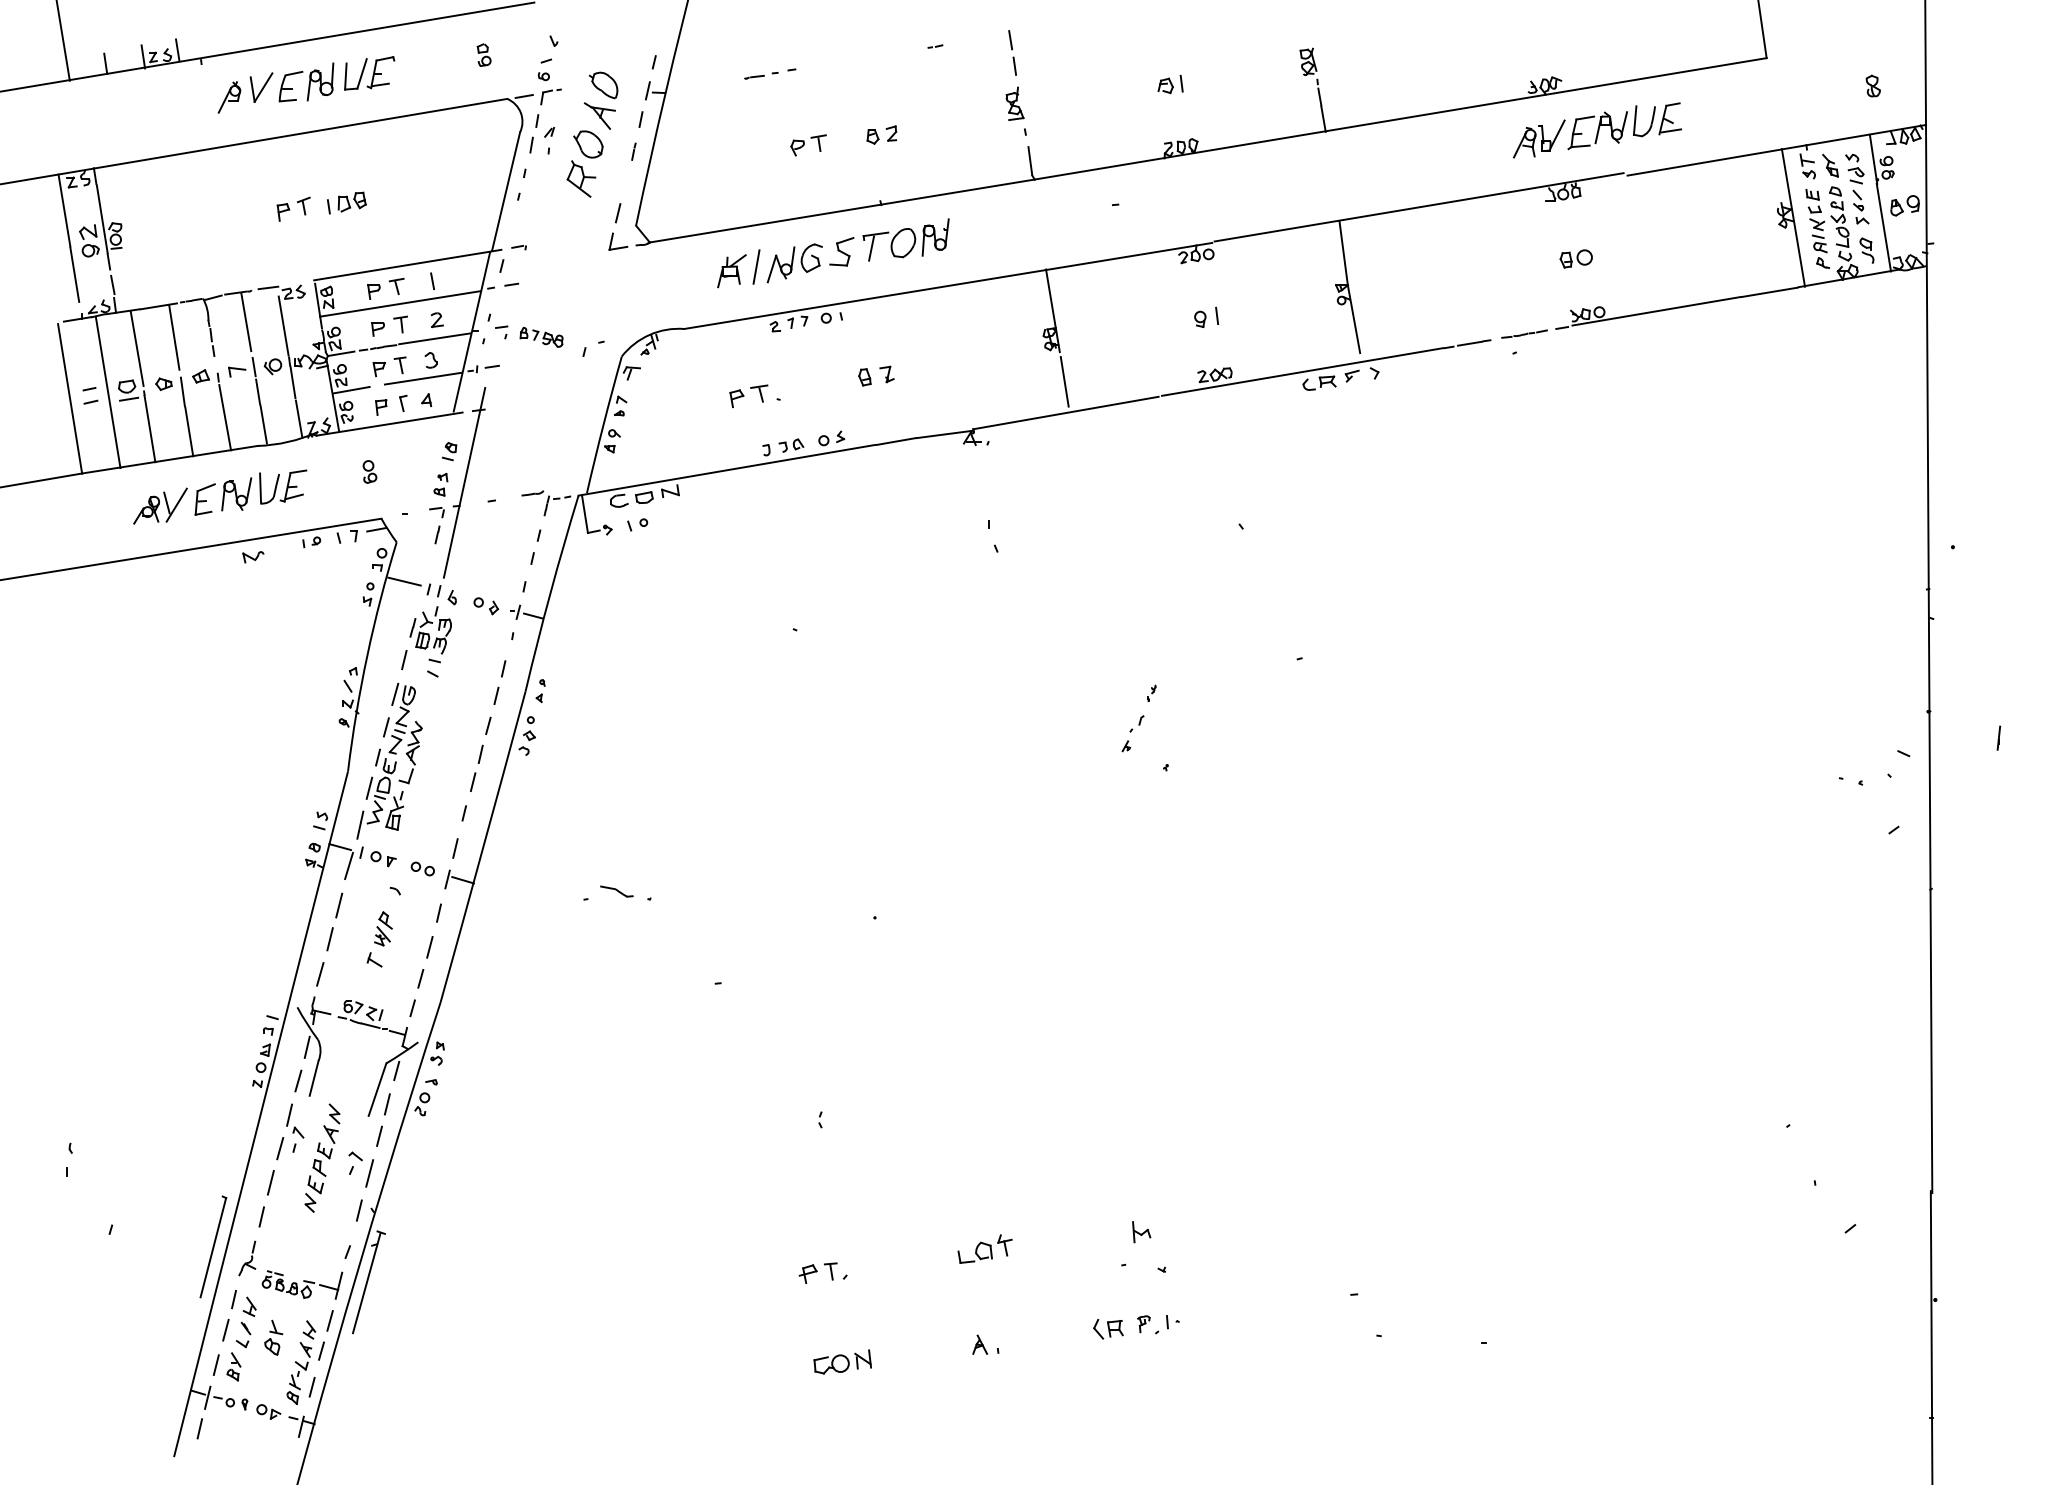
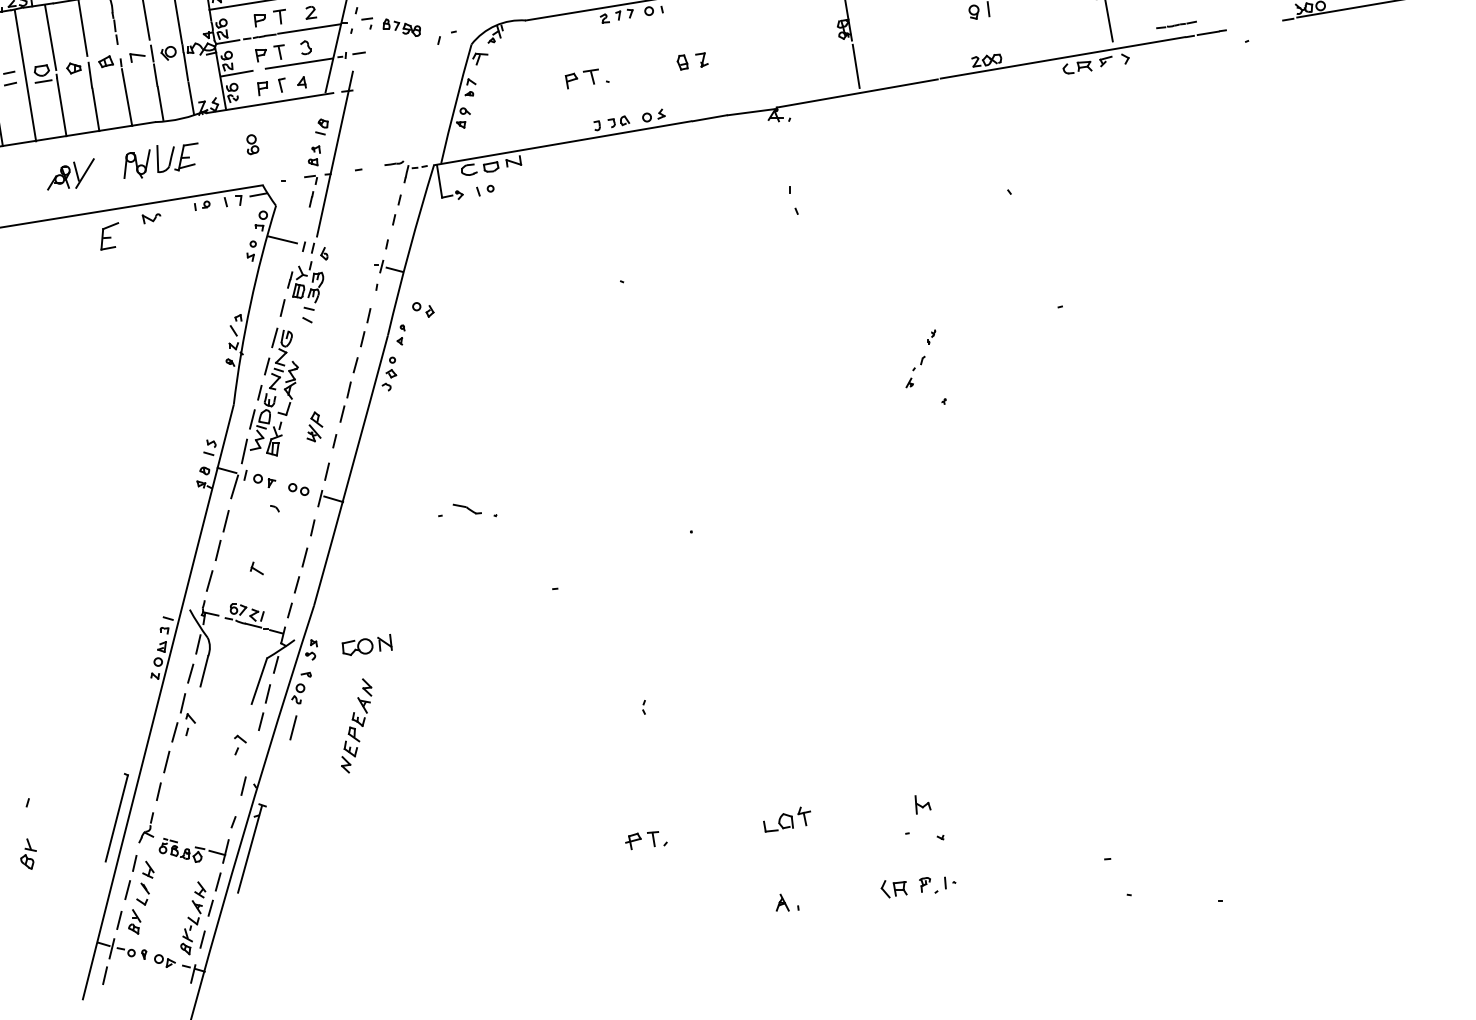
line: (1524, 333) -> (1176, 24), moved
part: (204, 499) -> (109, 236), moved
part: (486, 606) -> (423, 310), moved
part: (383, 928) -> (314, 426), moved
part: (322, 1157) -> (356, 725), moved
line: (369, 1173) -> (293, 727), moved
part: (273, 1337) -> (28, 853), moved
part: (842, 1361) -> (367, 644), moved

